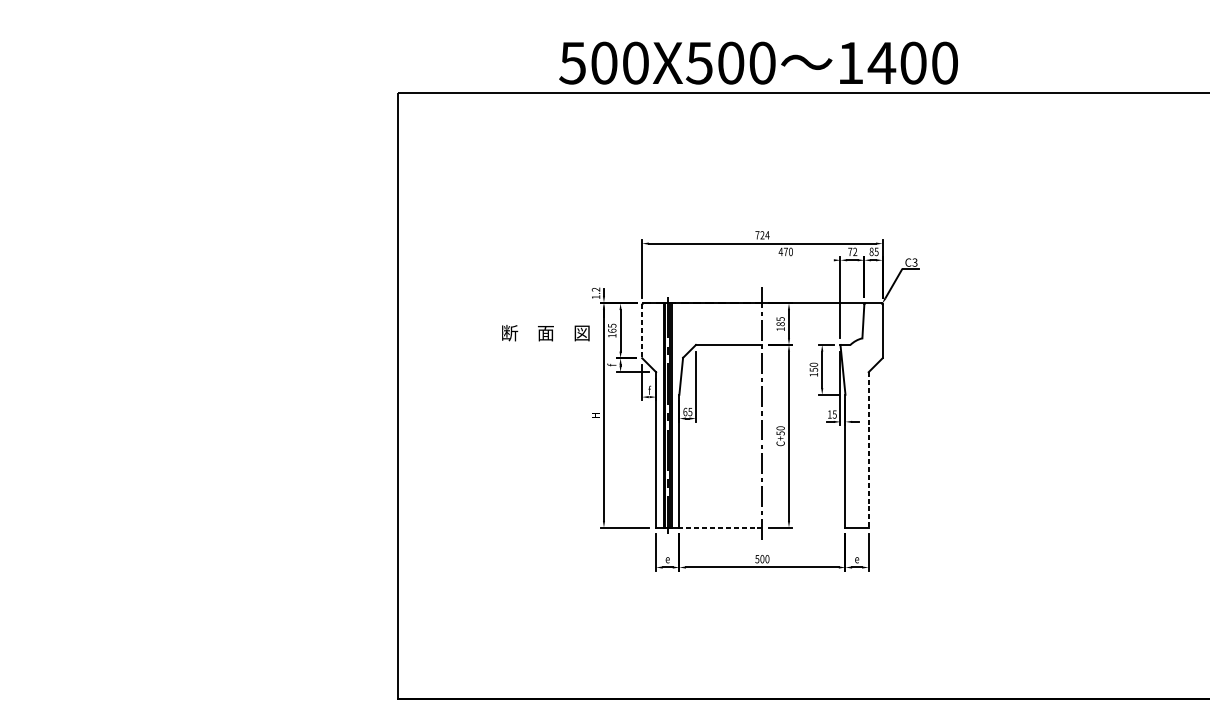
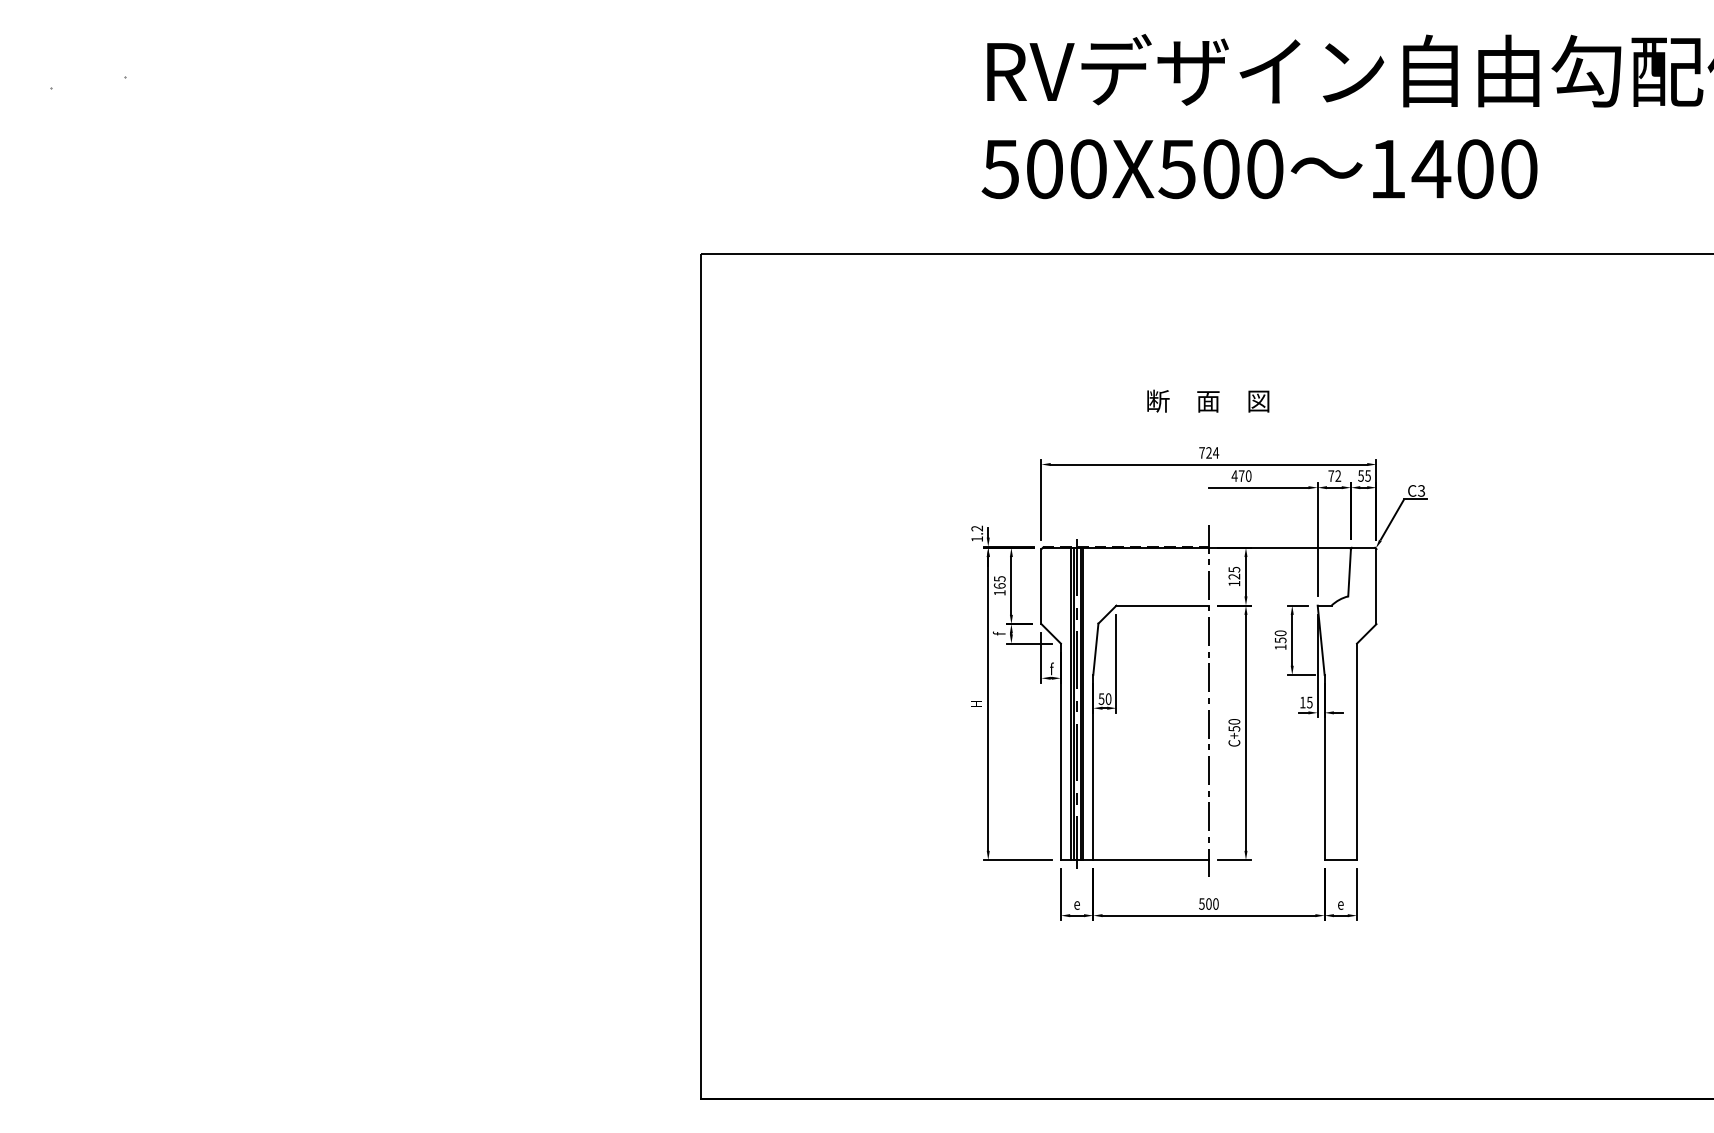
text: (758, 63) -> (1259, 169), moved
text: (871, 251) -> (1360, 475), 85 -> 55
line: (797, 260) -> (1258, 487), added
text: (780, 324) -> (1234, 576), 185 -> 125
line: (642, 331) -> (1041, 587), dashed -> solid
text: (546, 332) -> (1208, 400), moved
text: (687, 411) -> (1104, 698), 65 -> 50
line: (869, 450) -> (1357, 752), dashed -> solid
line: (721, 527) -> (1151, 860), dashed -> solid

